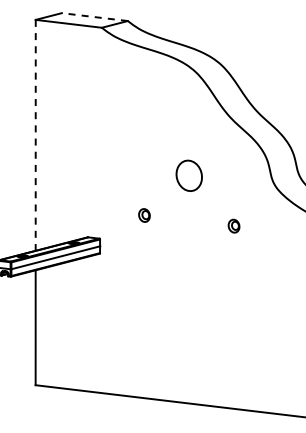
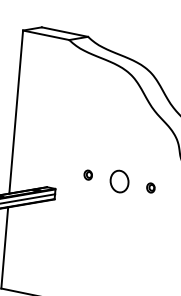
line: (94, 17) -> (64, 32), dashed -> solid
line: (35, 135) -> (16, 112), dashed -> solid
part: (188, 175) -> (119, 181), moved

